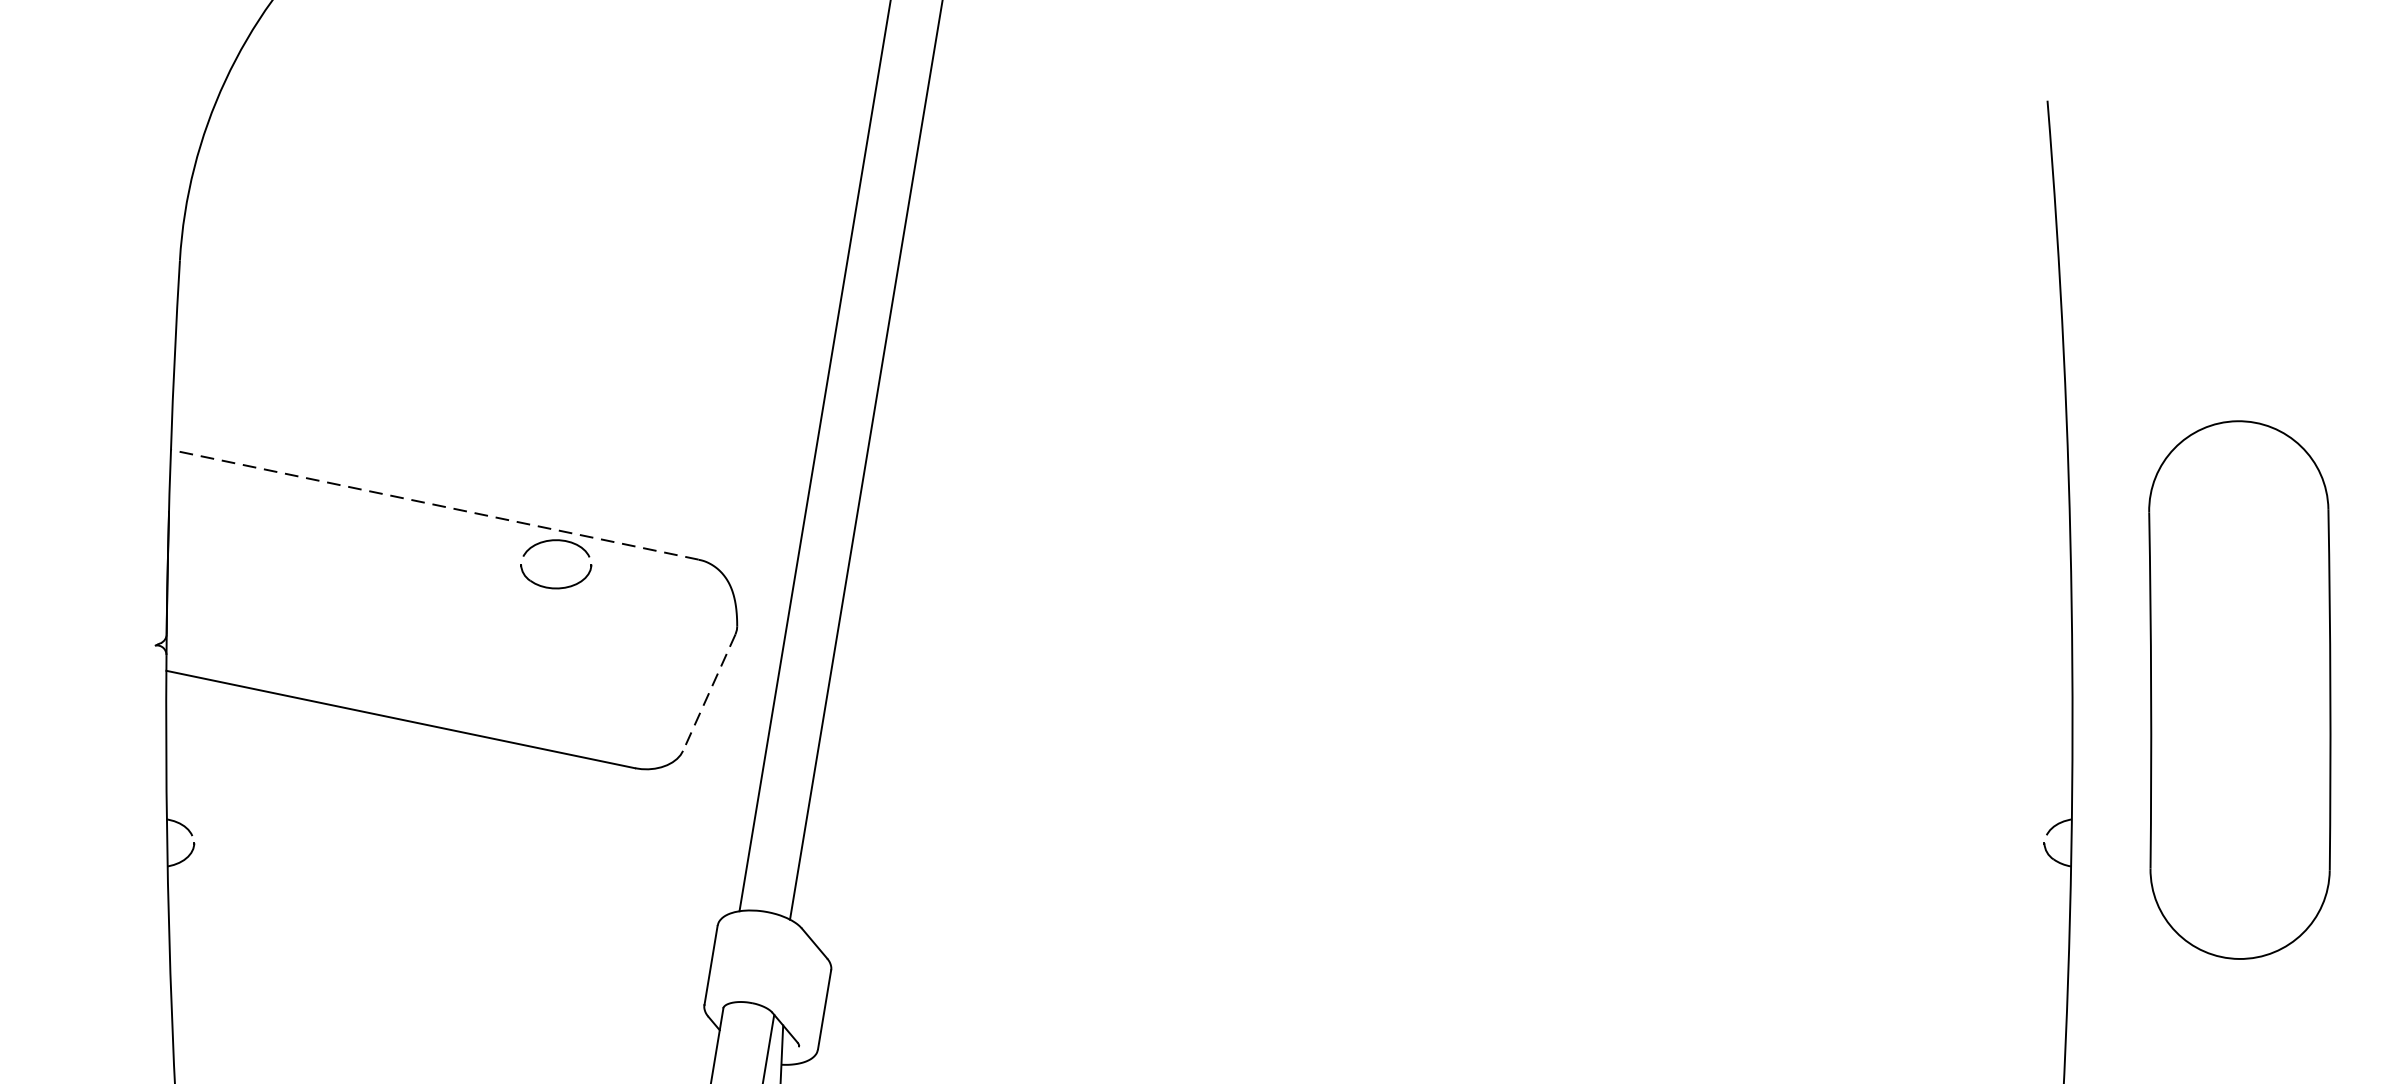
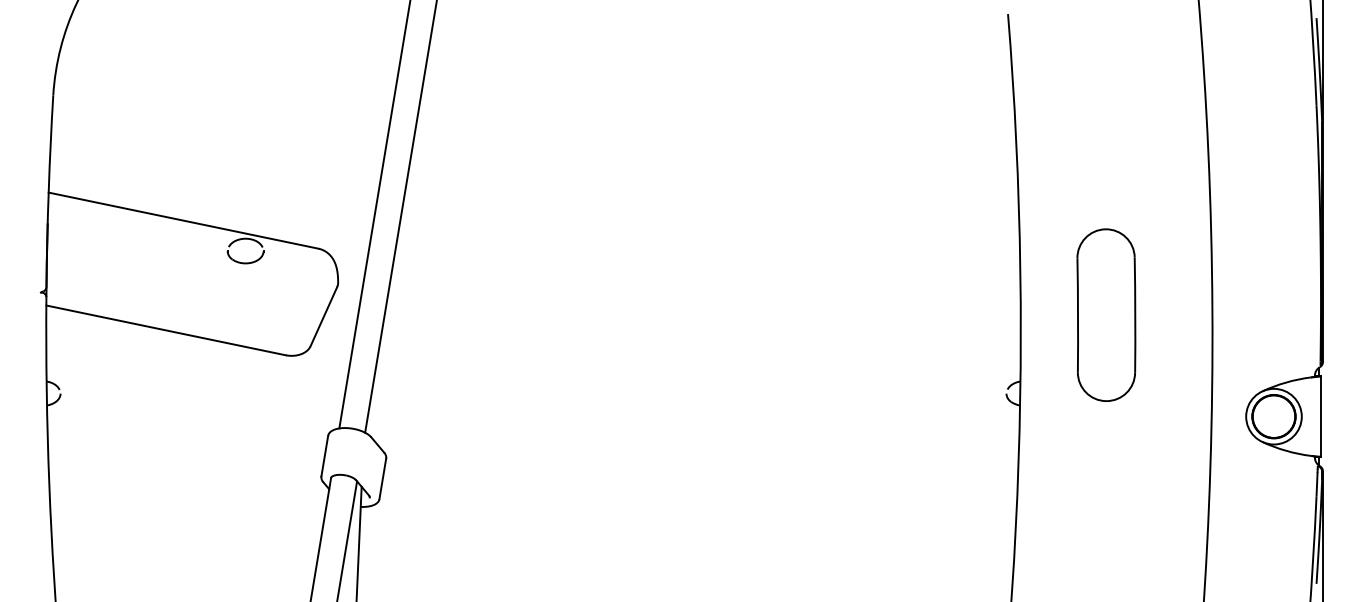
line: (434, 504) -> (183, 220), dashed -> solid
part: (2240, 688) -> (1106, 314), size x0.62
line: (708, 692) -> (323, 316), dashed -> solid

